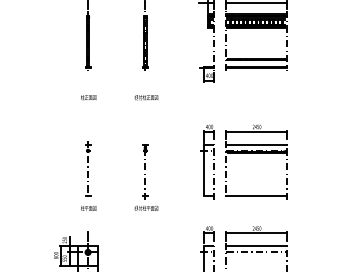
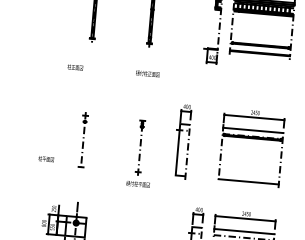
text: (88, 97) -> (75, 67), moved
part: (207, 161) -> (182, 141), moved
text: (88, 208) -> (46, 159), moved

